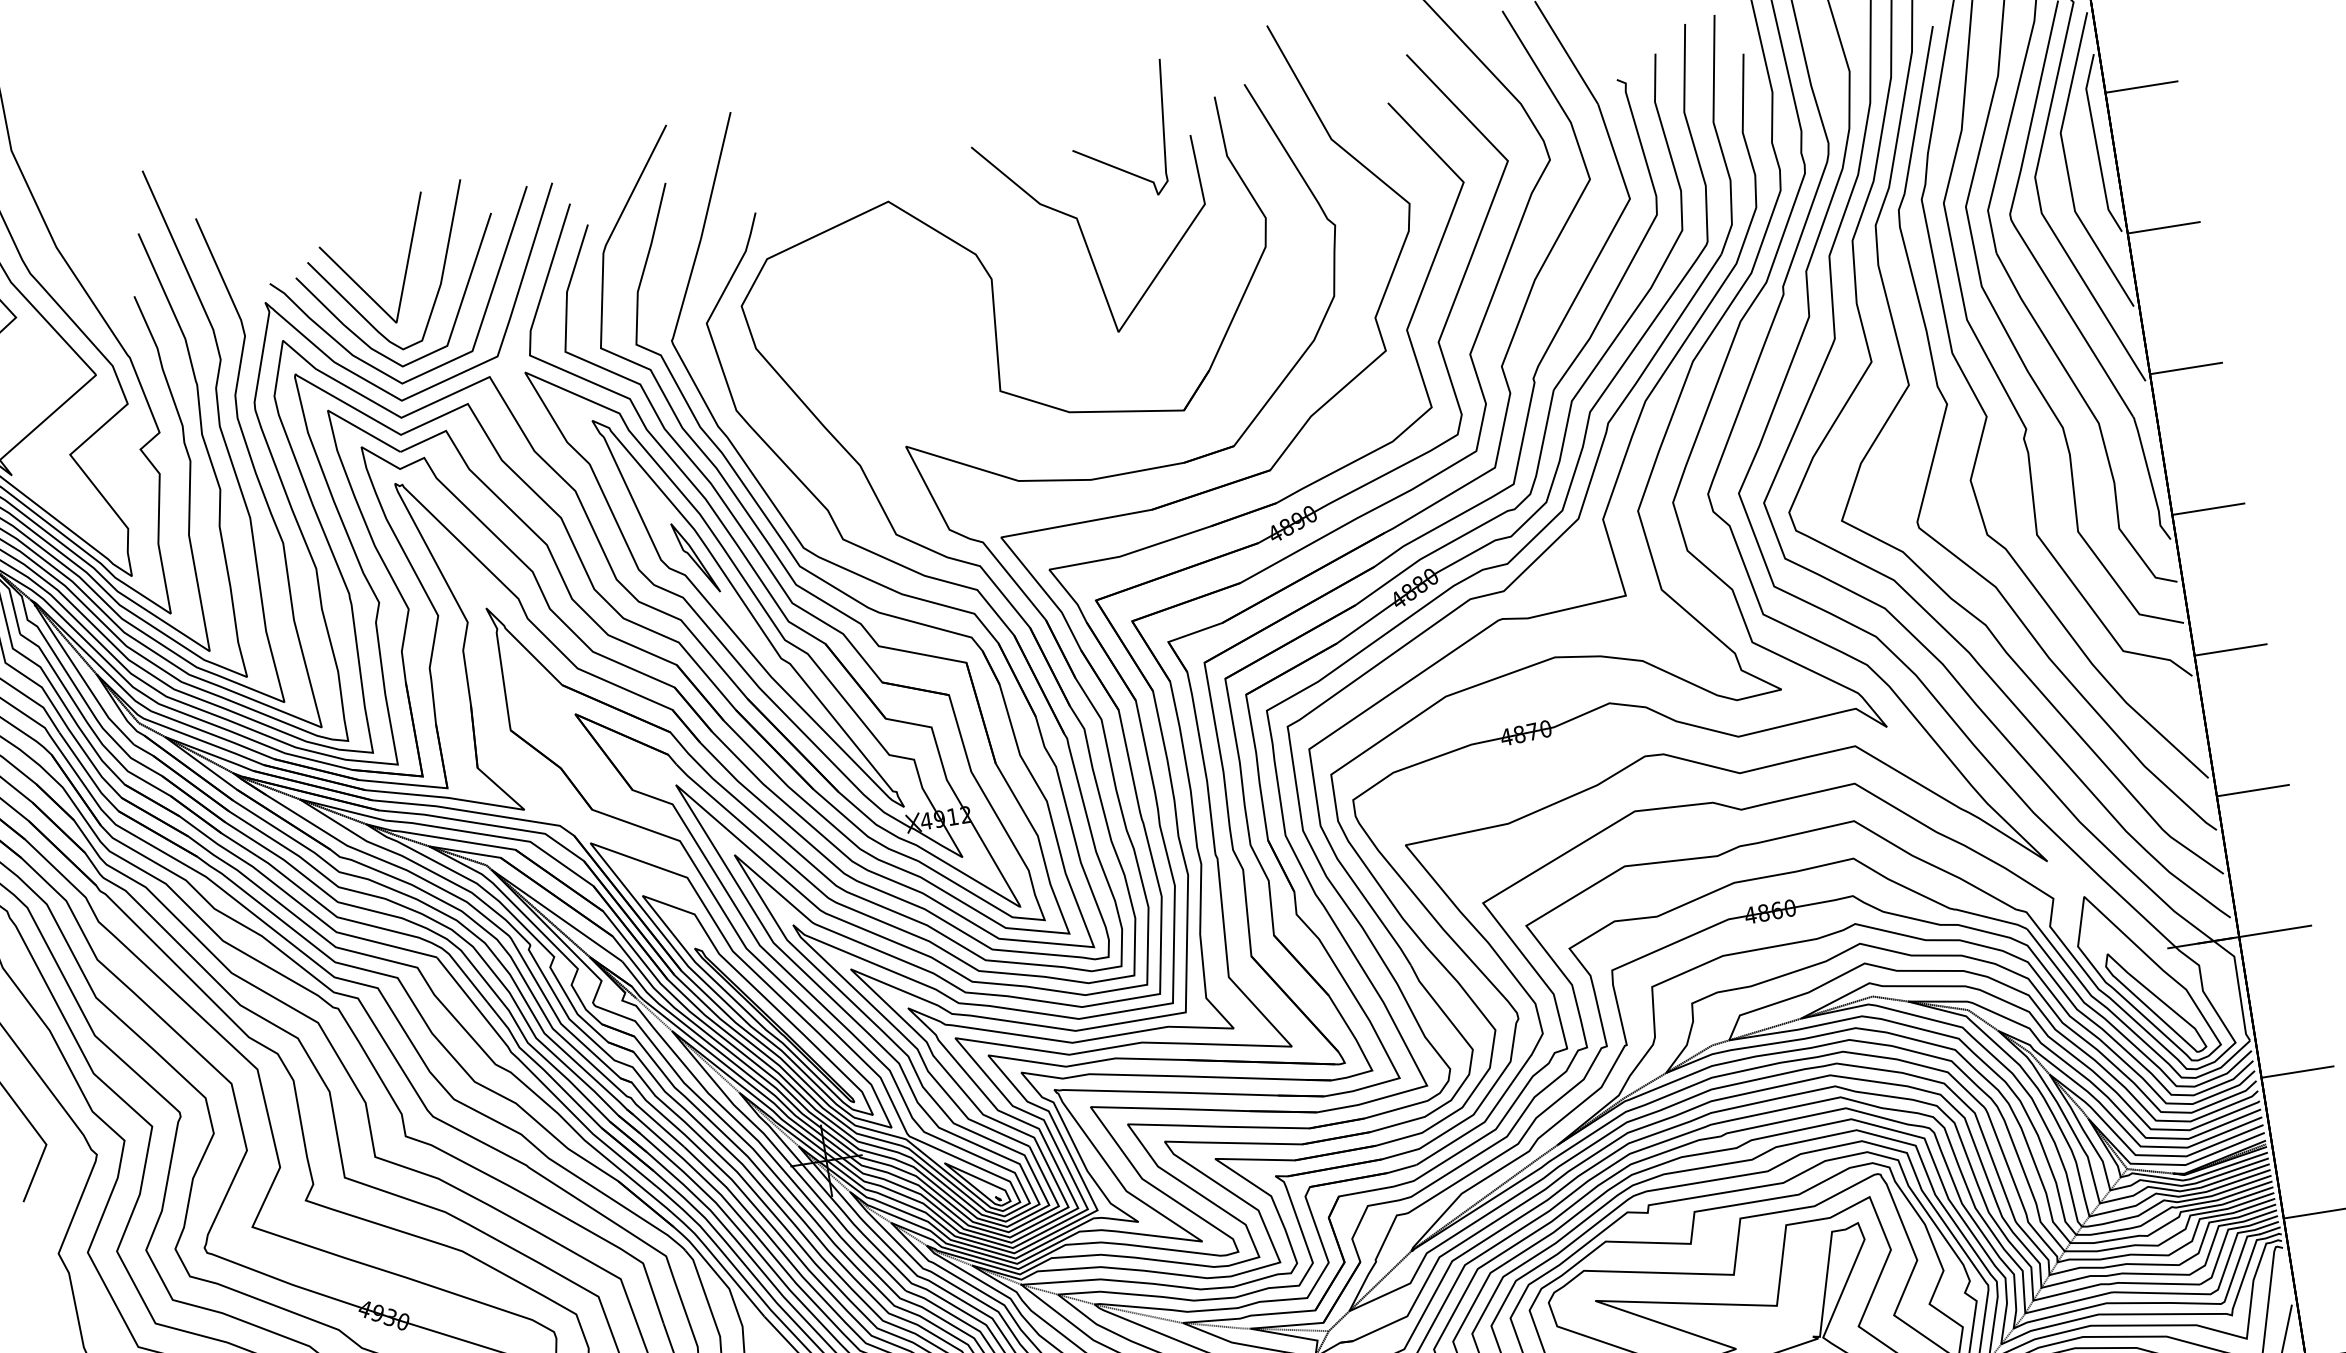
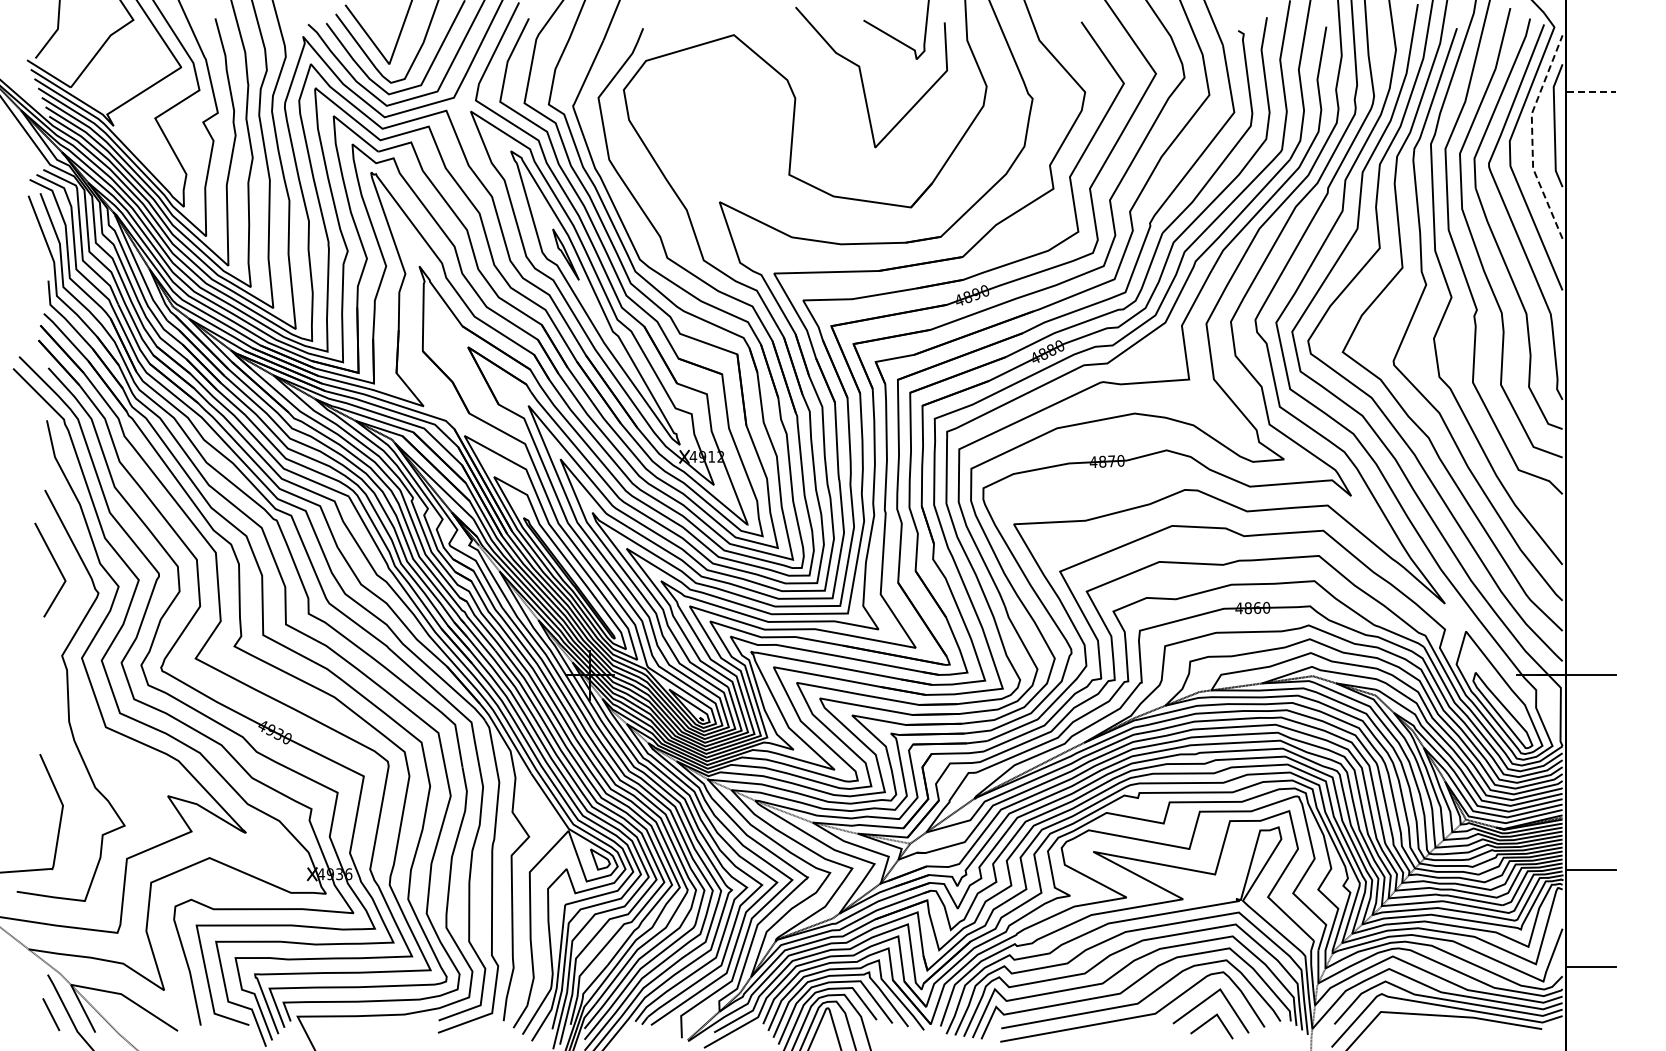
line: (2141, 86) -> (1591, 91), solid -> dashed
line: (2066, 165) -> (1532, 136), solid -> dashed
line: (2164, 227) -> (1591, 188), removed
line: (2186, 368) -> (1591, 286), removed
line: (2208, 509) -> (1591, 383), removed
line: (2231, 649) -> (1591, 480), removed
line: (2253, 789) -> (1591, 577), removed
line: (2297, 1072) -> (1591, 772), removed

